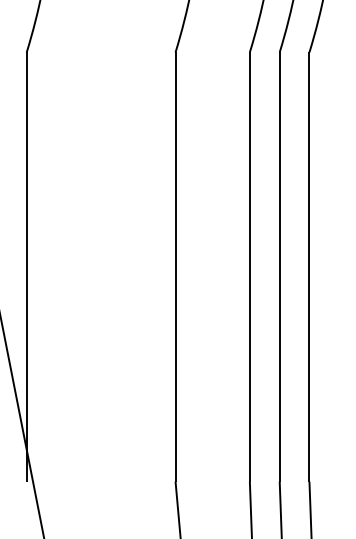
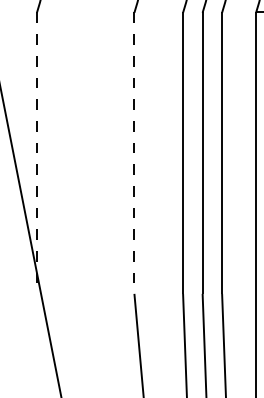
line: (26, 267) -> (36, 153), solid -> dashed
line: (175, 267) -> (134, 153), solid -> dashed

